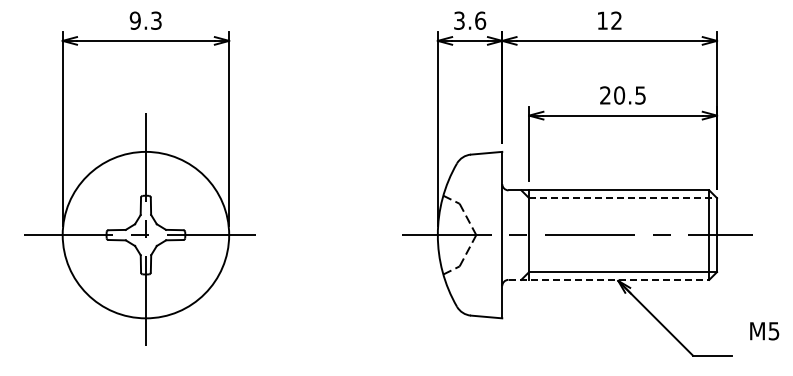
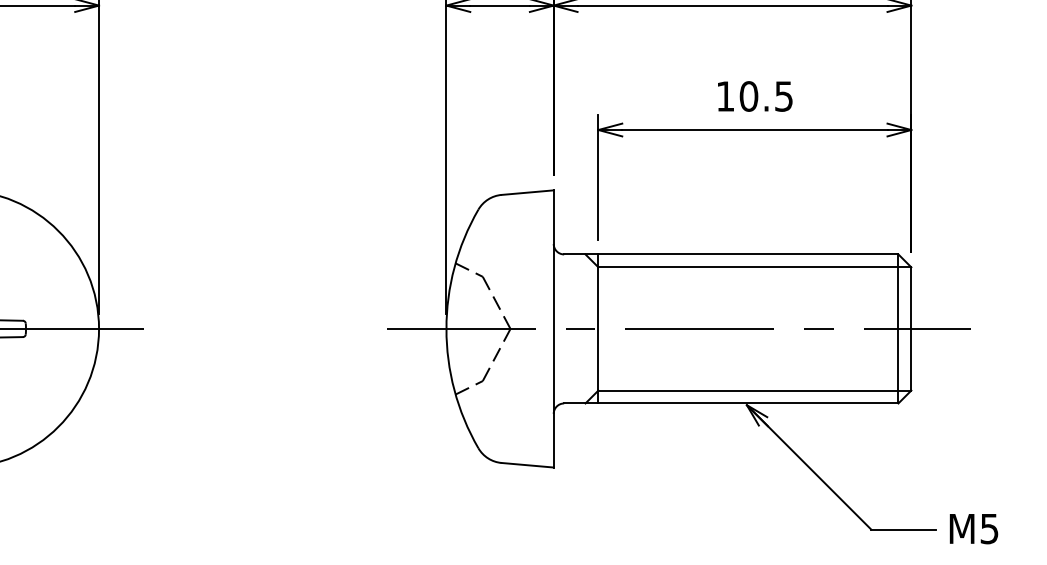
text: (605, 95) -> (725, 96), 20.5 -> 10.5
line: (623, 198) -> (755, 267), dashed -> solid
line: (609, 279) -> (732, 402), dashed -> solid
text: (764, 331) -> (973, 529), moved

